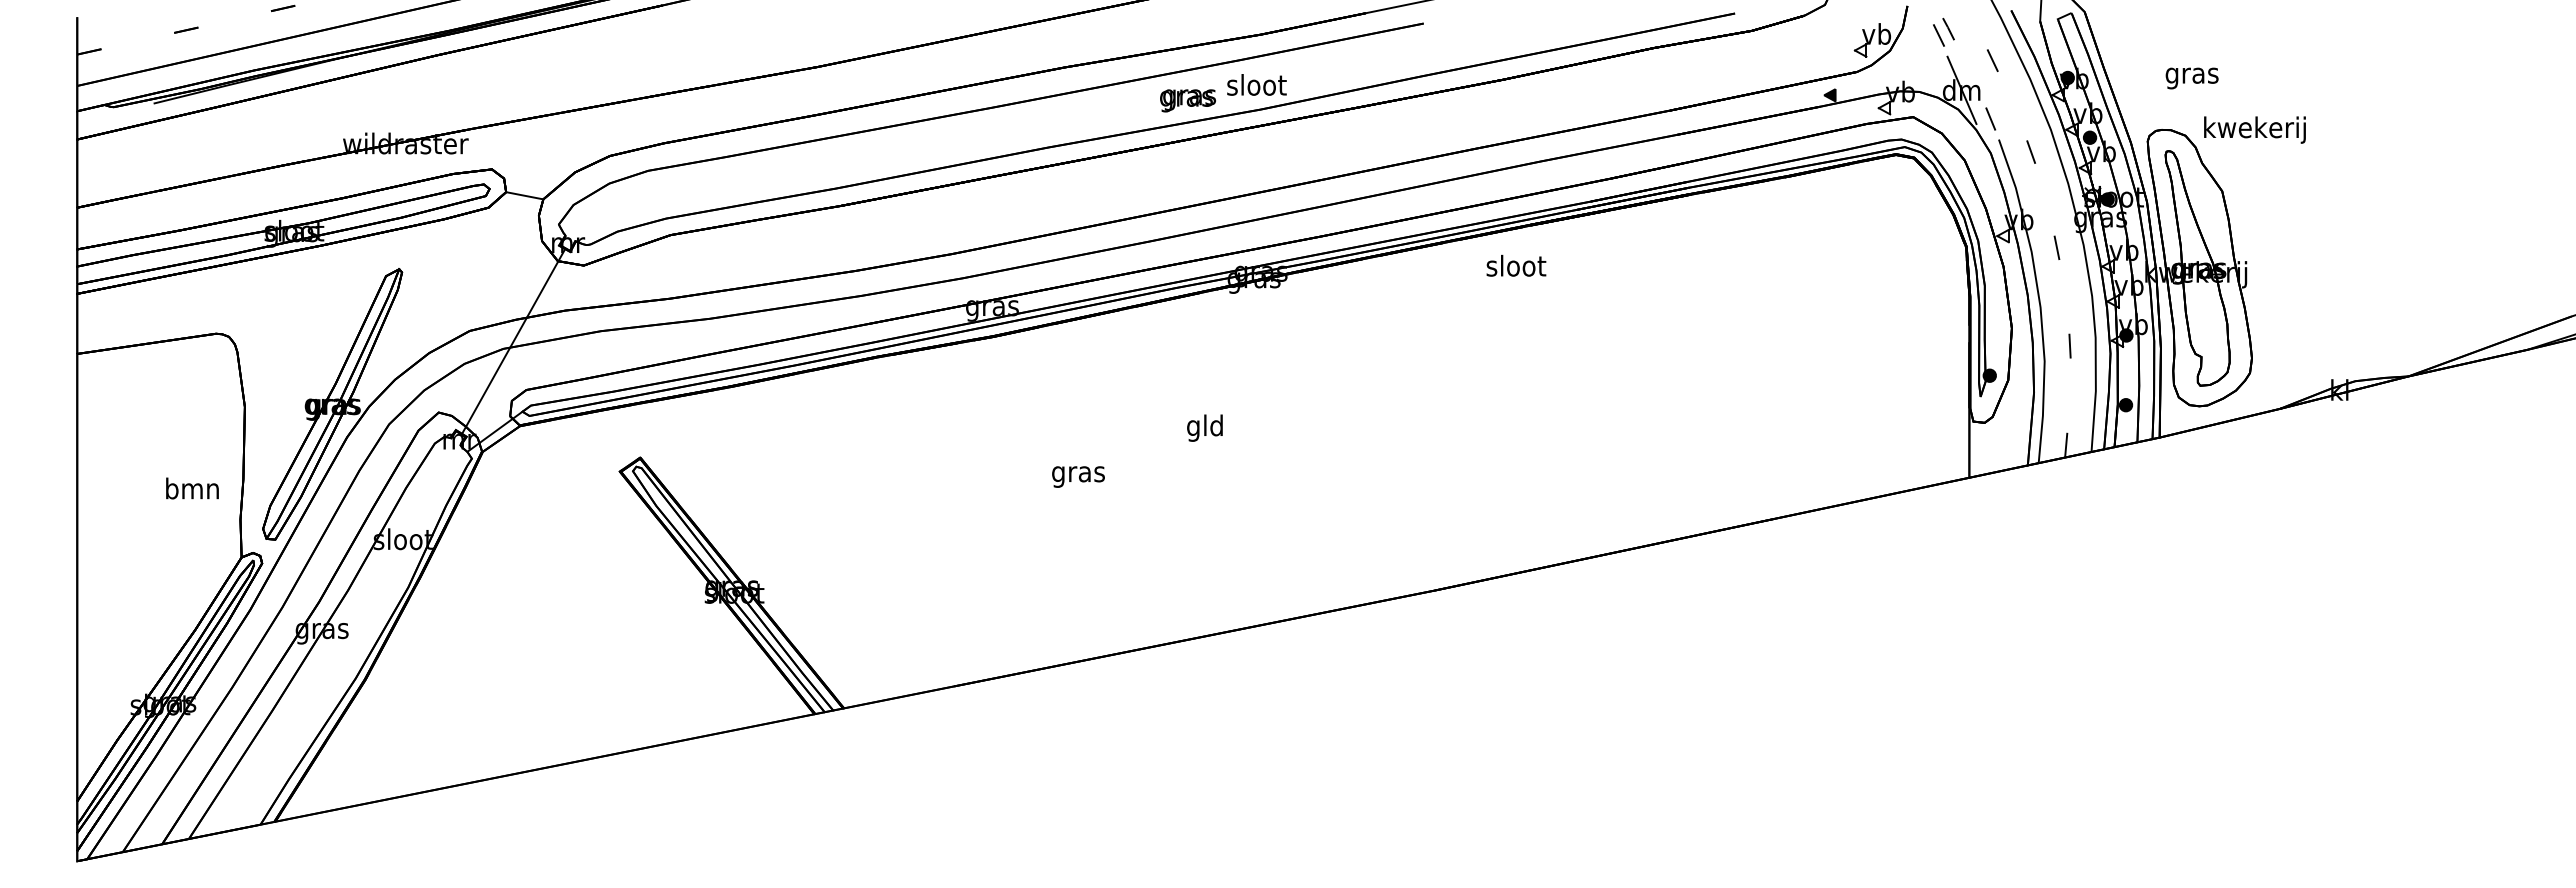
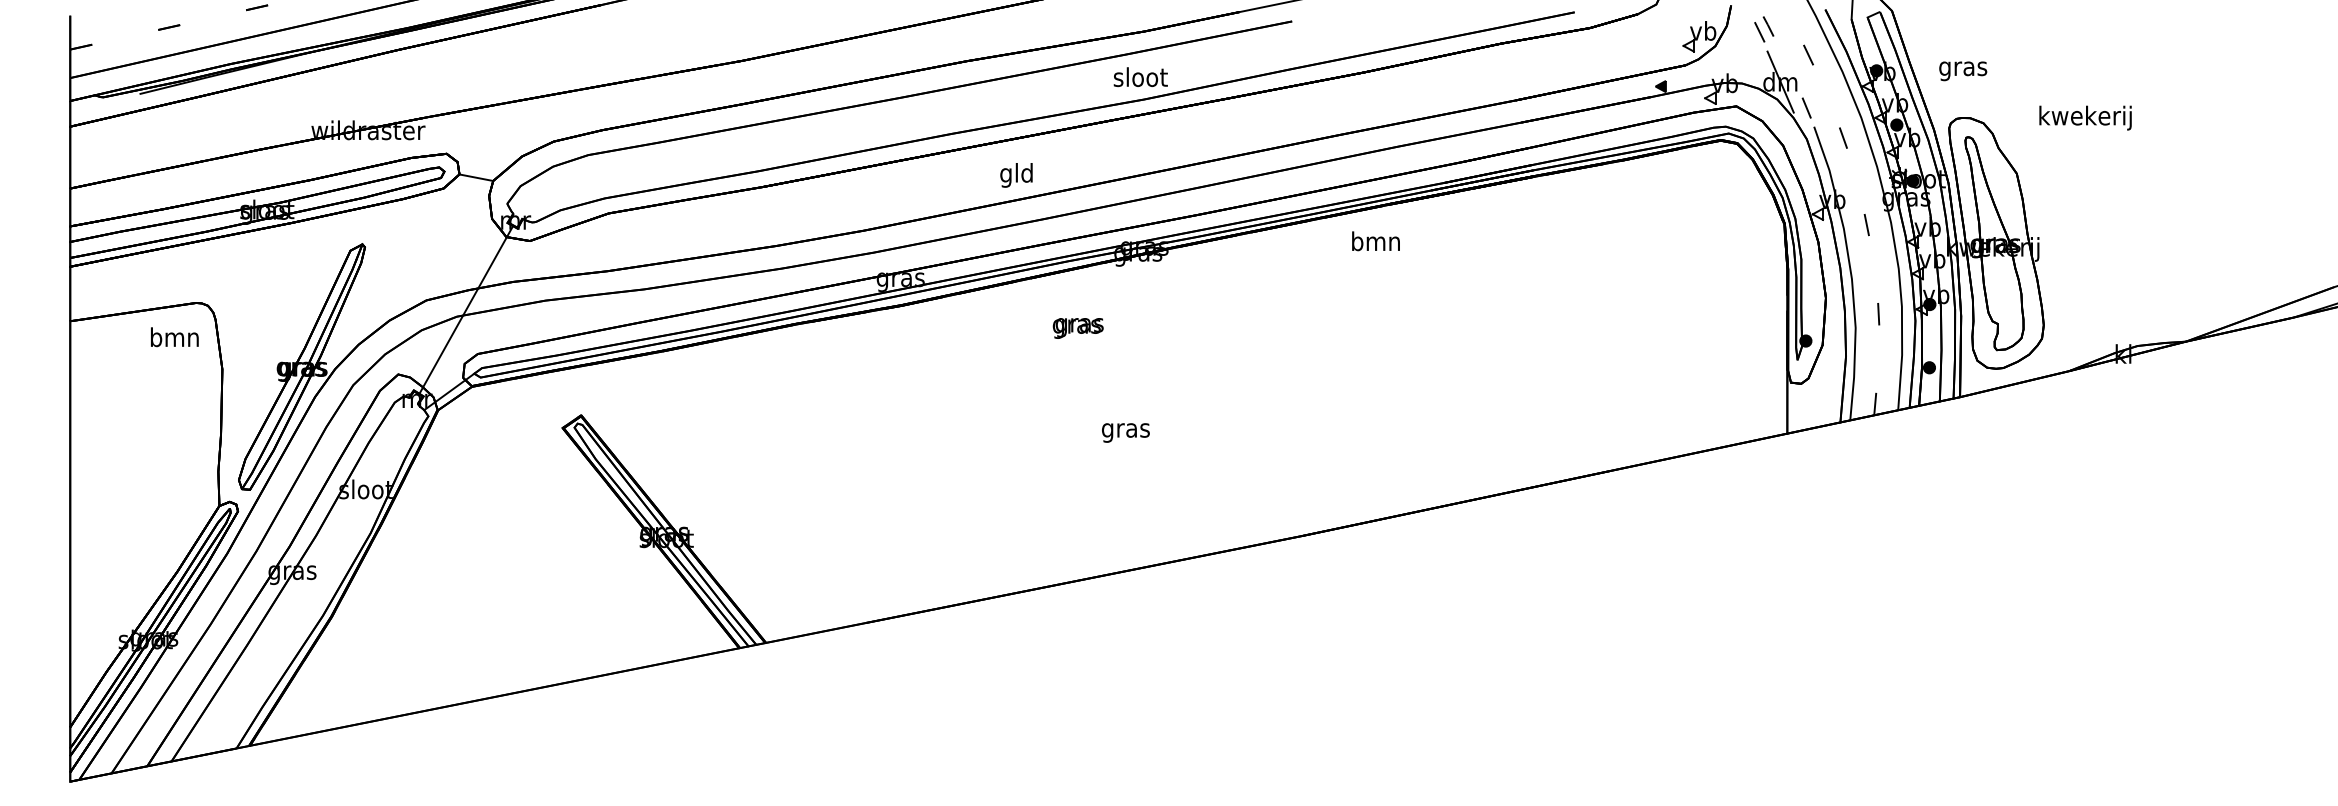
text: (2191, 78) -> (1962, 71), moved
text: (1187, 100) -> (1077, 328), moved
text: (2254, 129) -> (2085, 117), moved
text: (1516, 265) -> (1376, 241), sloot -> bmn
text: (1204, 427) -> (1016, 174), moved
text: (1078, 476) -> (1125, 432), moved
text: (192, 488) -> (174, 337), moved

